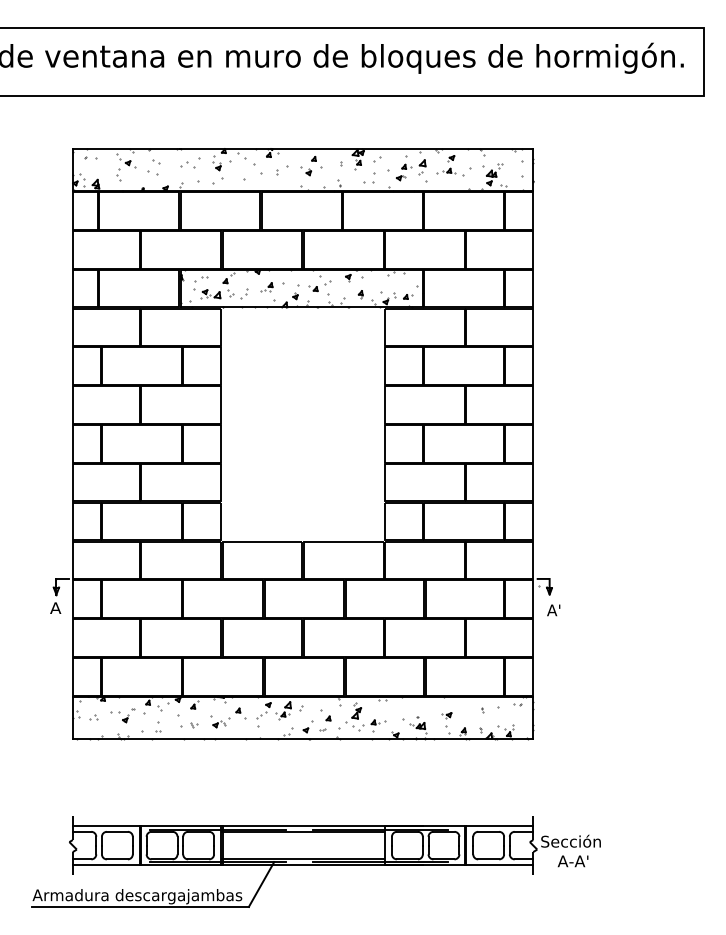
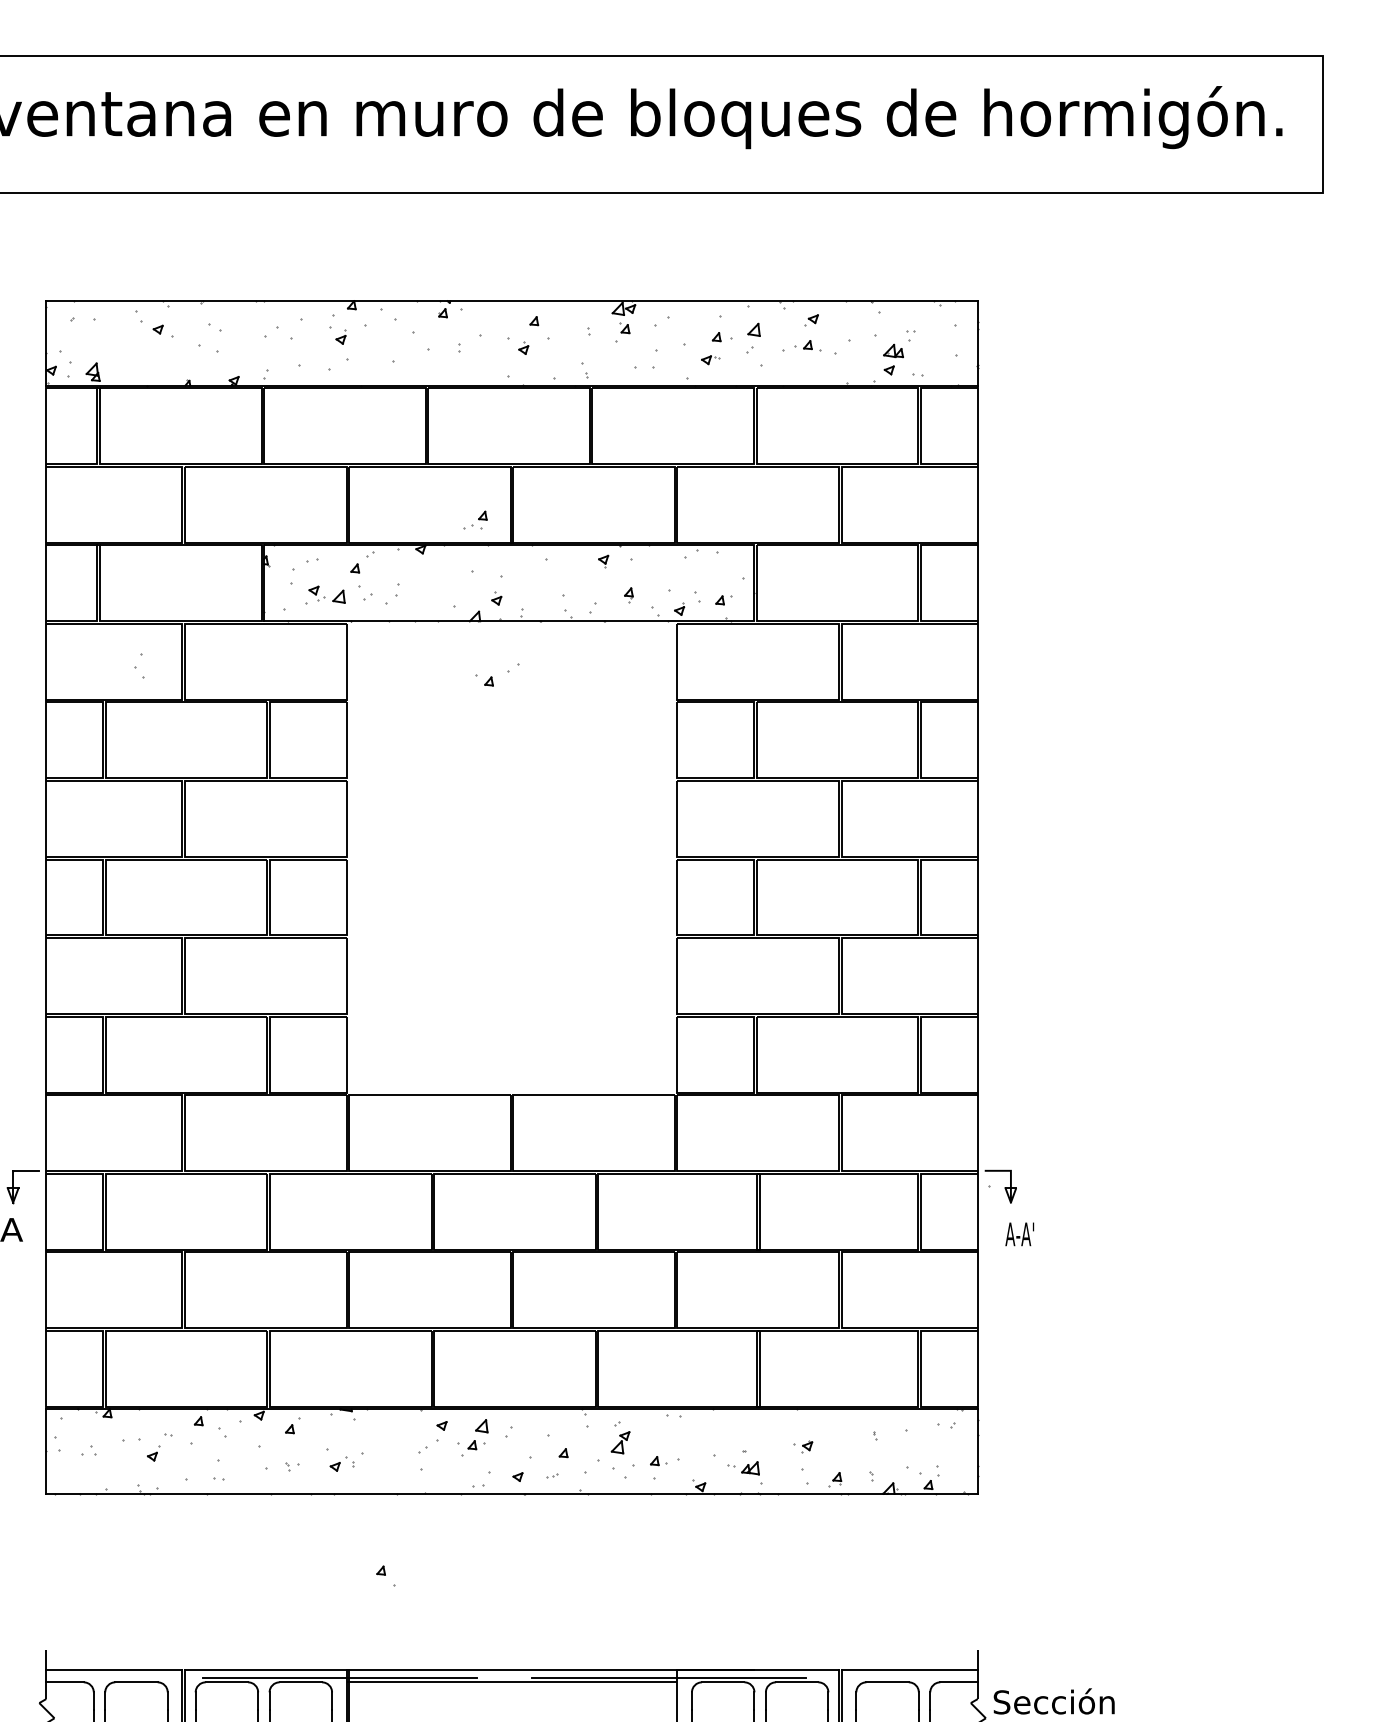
part: (118, 174) -> (138, 666), moved
part: (319, 286) -> (496, 676), moved
part: (266, 287) -> (474, 520), moved
text: (554, 610) -> (1020, 1234), A' -> A-A'
part: (240, 713) -> (385, 1576), moved

